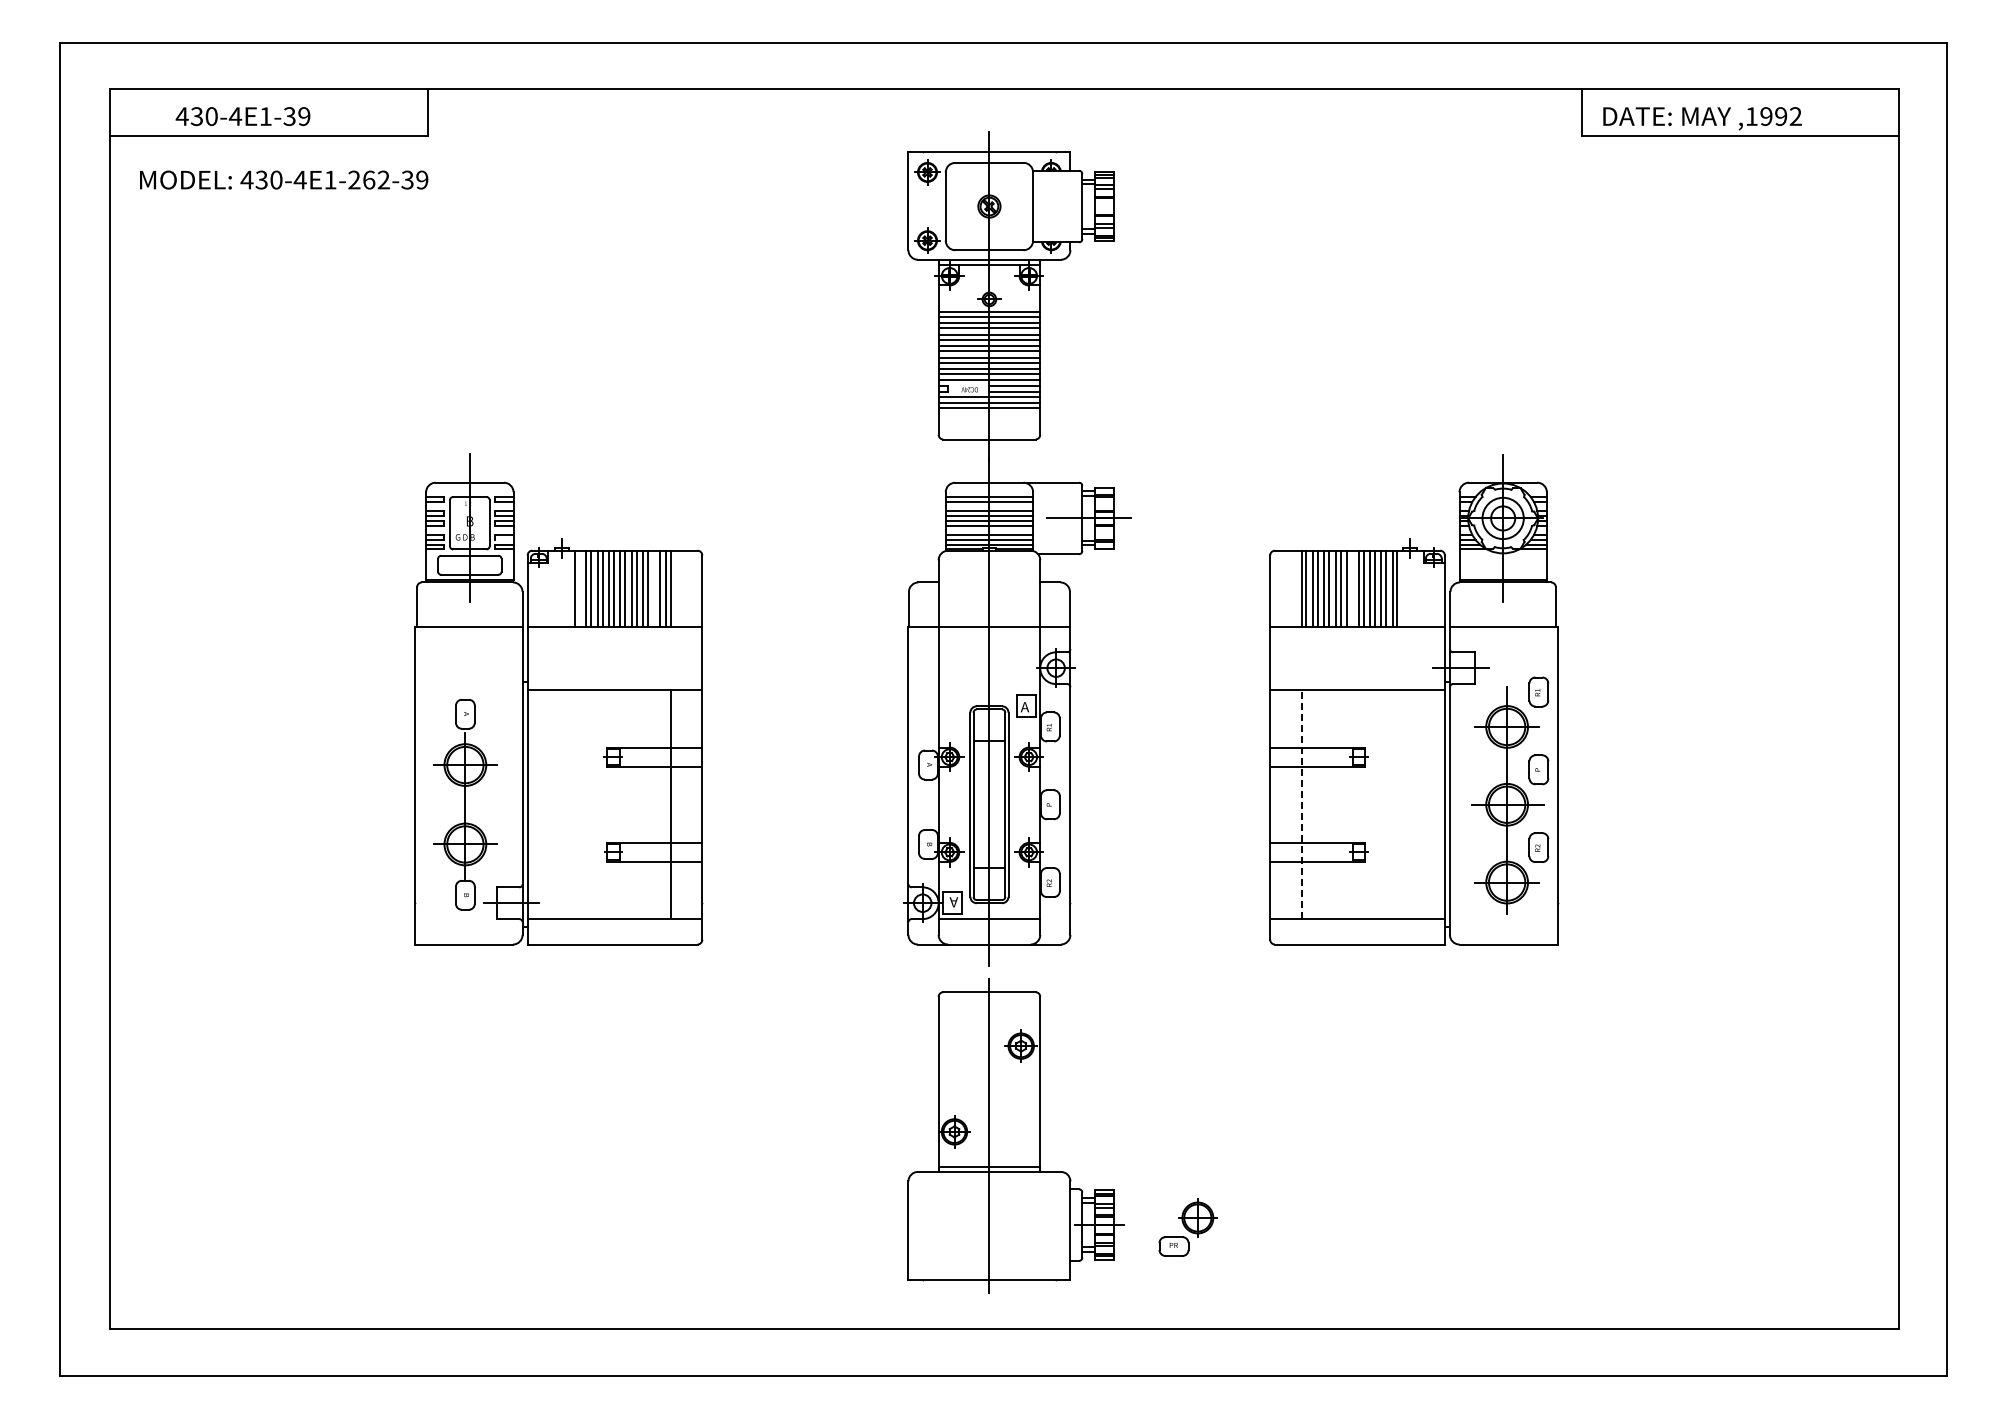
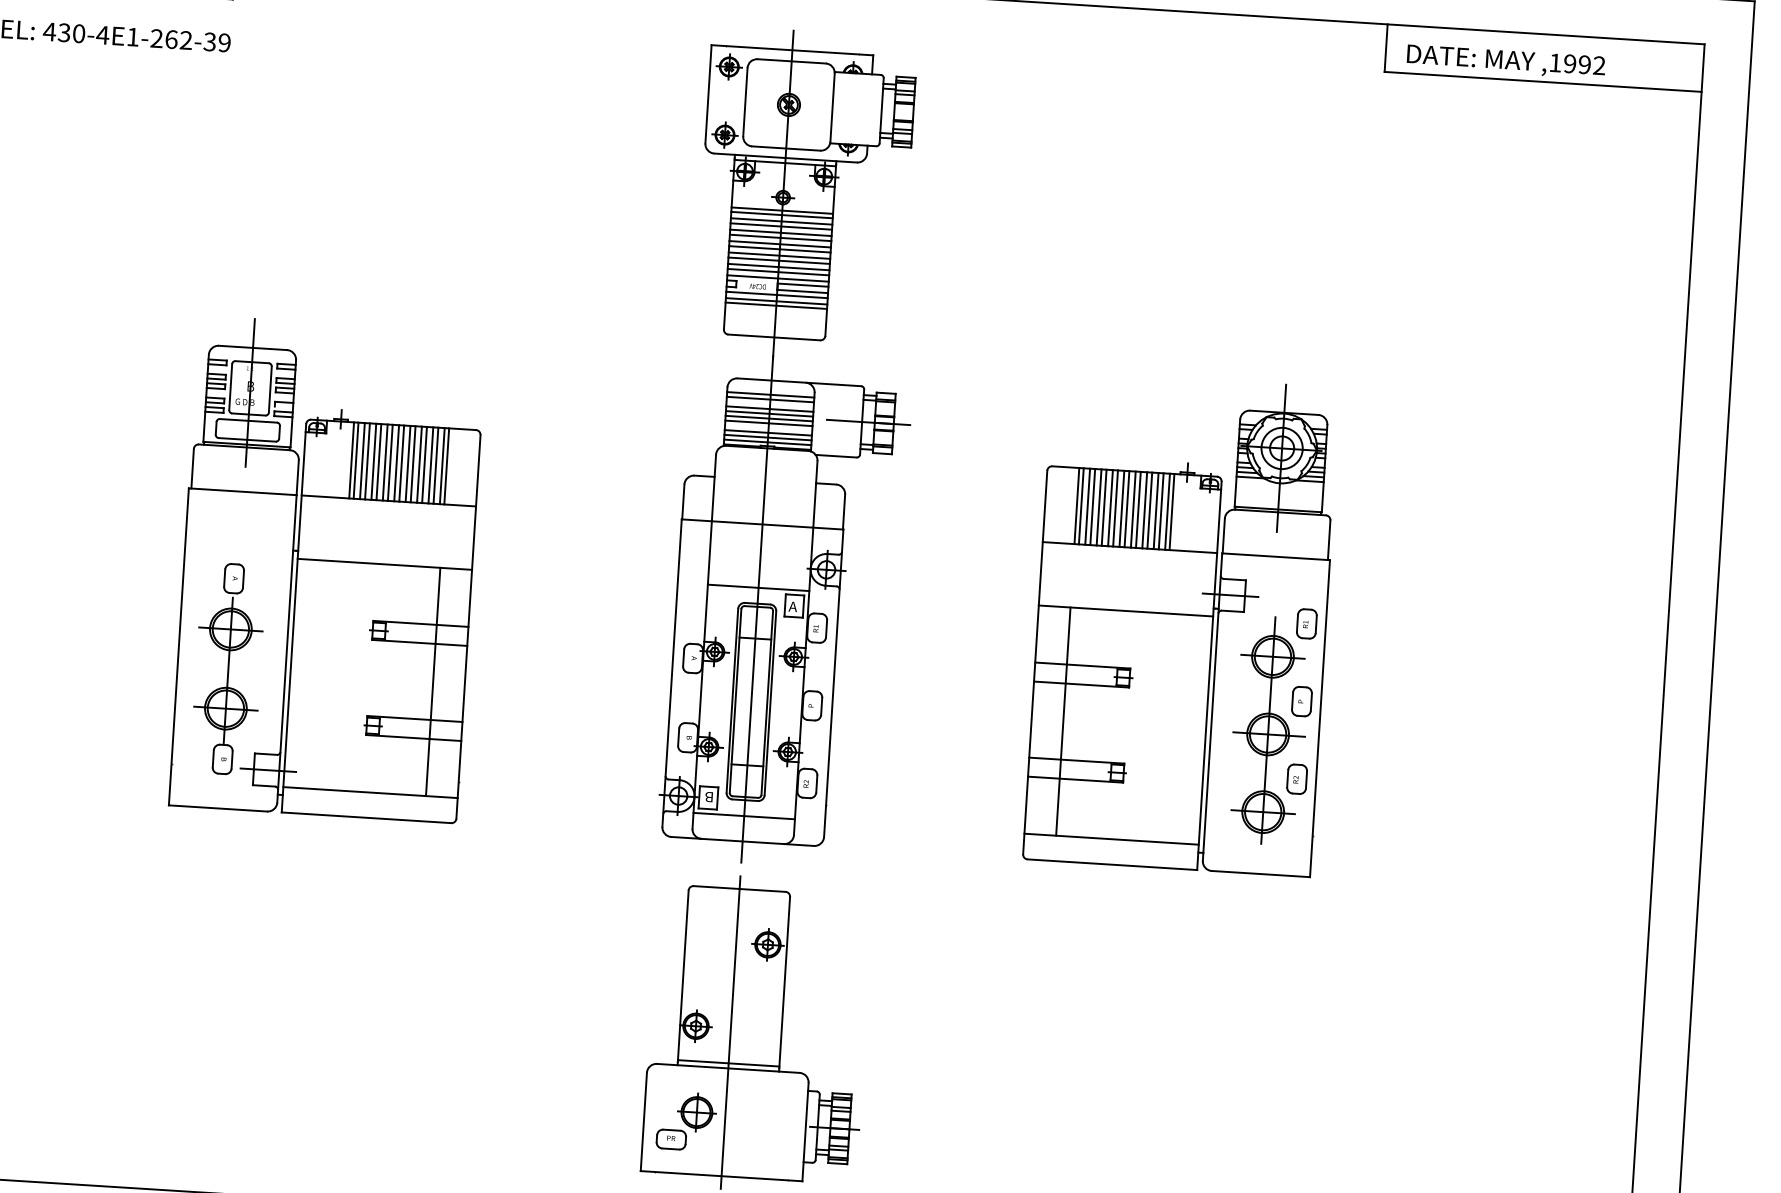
line: (579, 588) -> (355, 460), added
line: (654, 588) -> (430, 465), added
line: (1352, 588) -> (1127, 508), added
line: (989, 690) -> (758, 587), added
line: (1301, 804) -> (1062, 721), dashed -> solid
text: (953, 902) -> (709, 797), A -> B
part: (1187, 1227) -> (686, 1121), moved

